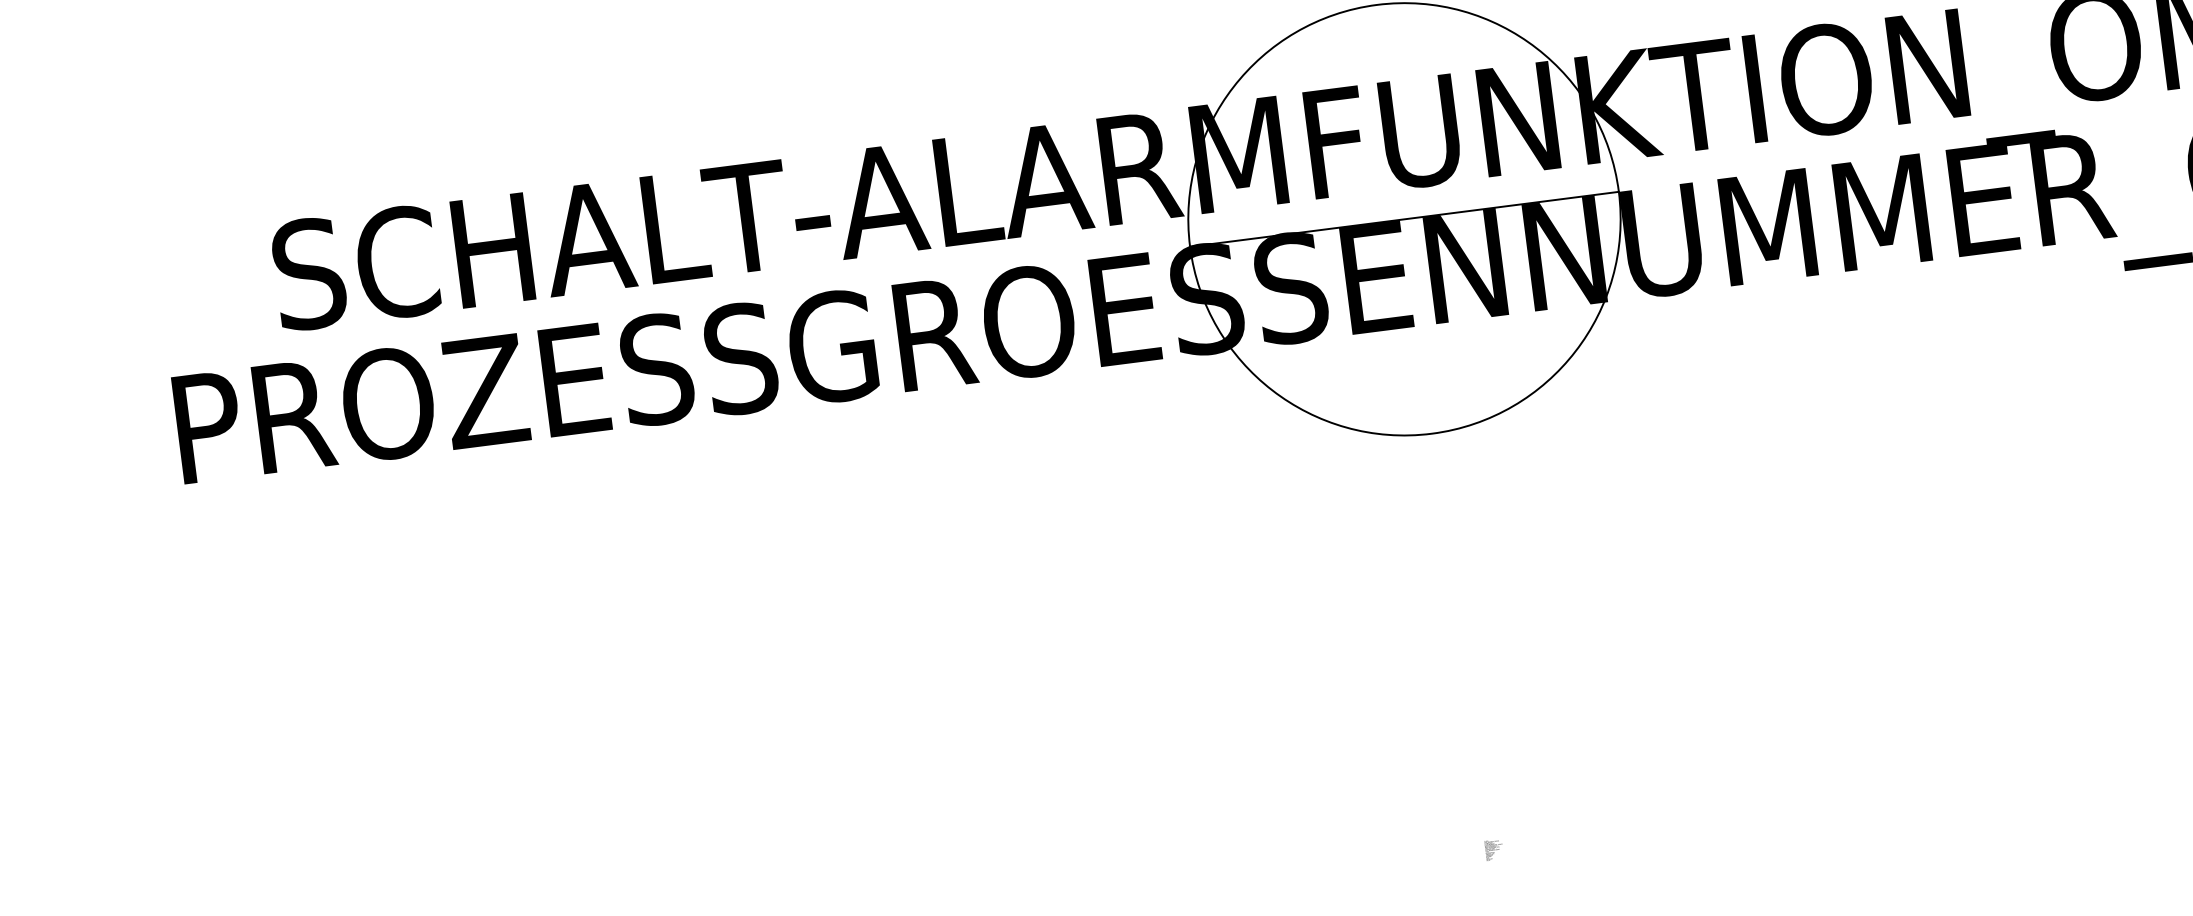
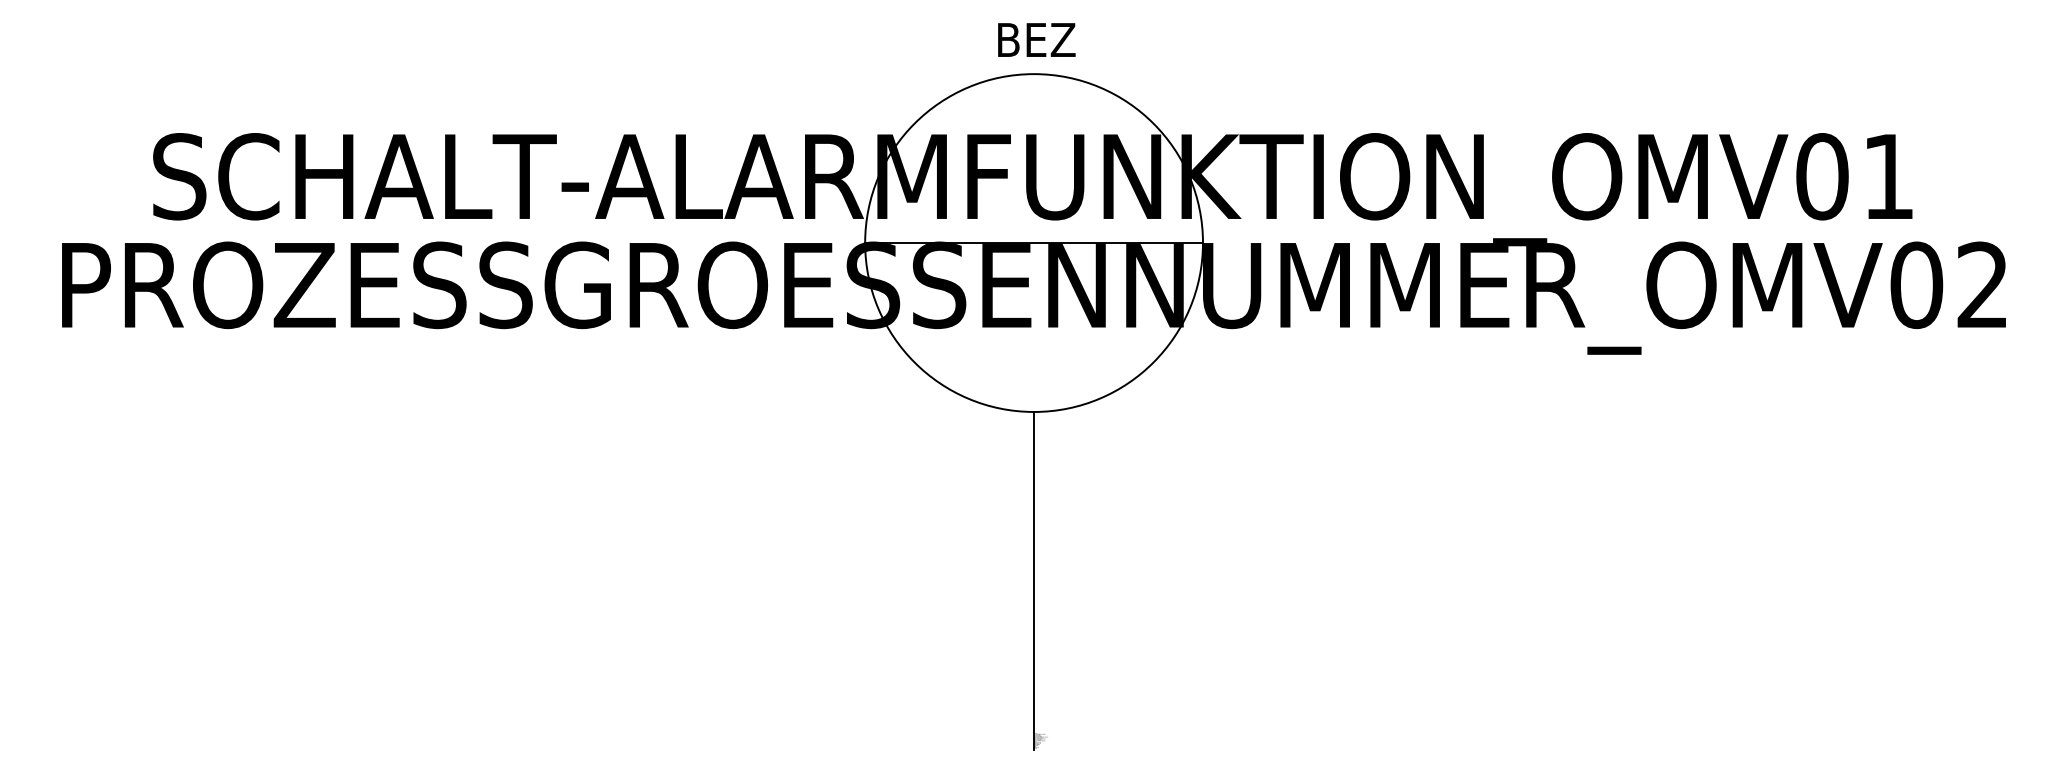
line: (1459, 647) -> (1034, 580), added

